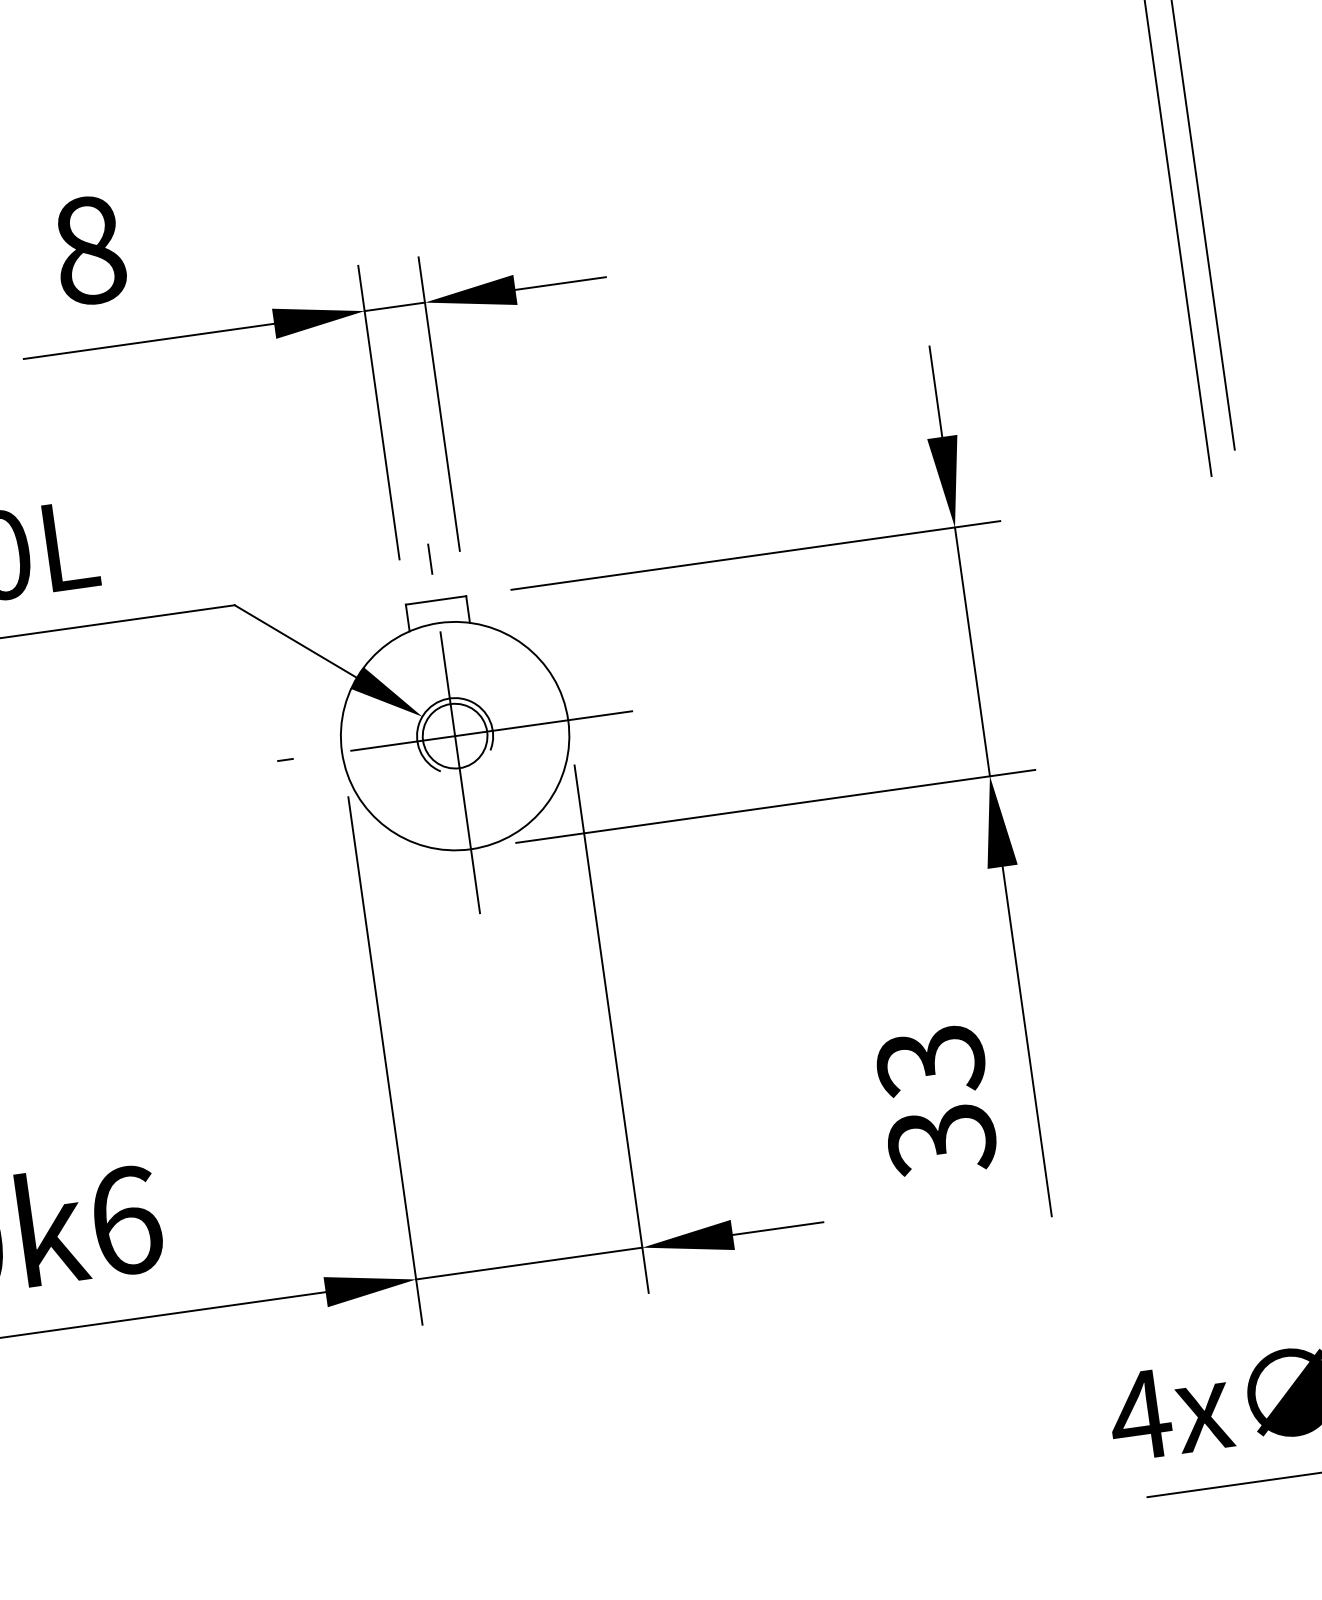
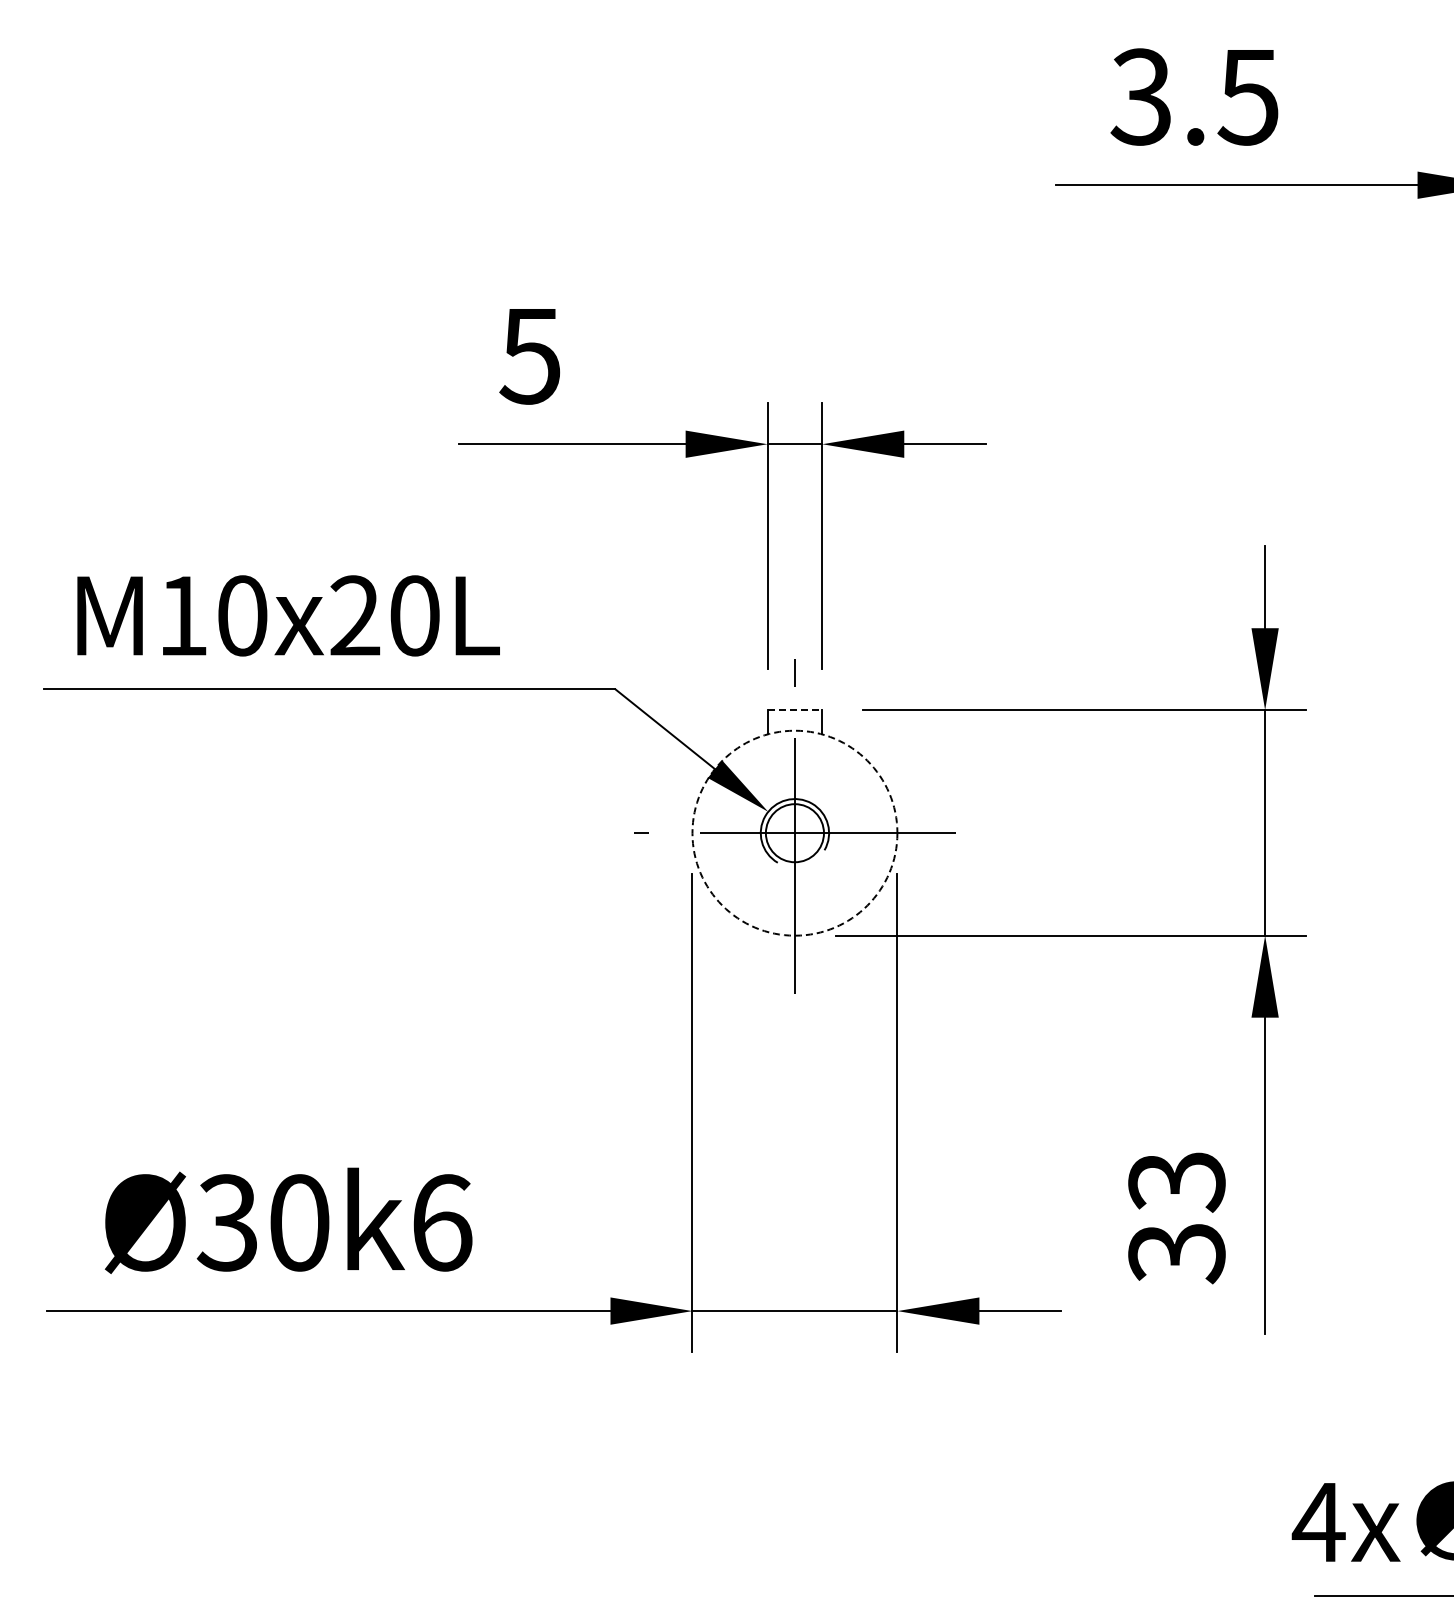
text: (88, 250) -> (529, 355), 8 -> 5
line: (436, 600) -> (795, 710), solid -> dashed
circle: (454, 735) -> (794, 832), solid -> dashed

